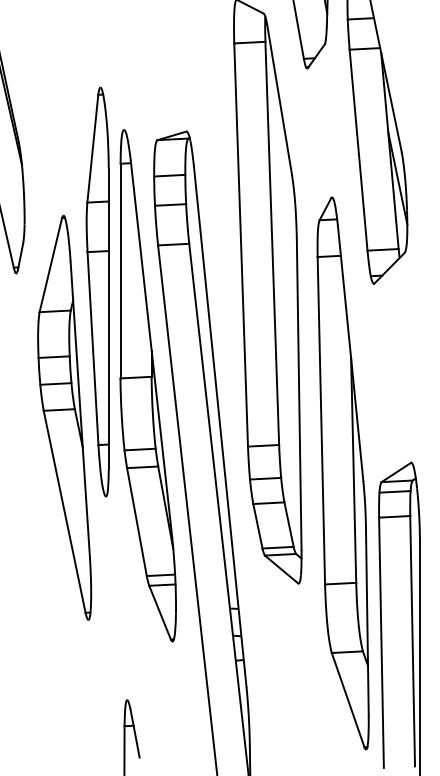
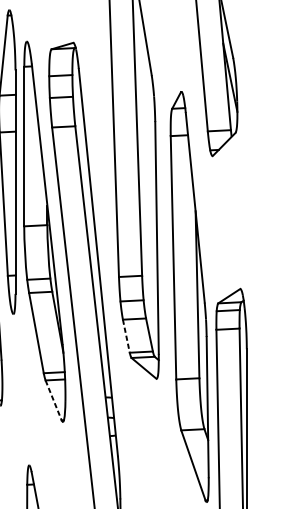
line: (257, 526) -> (126, 336), solid -> dashed
line: (160, 612) -> (53, 400), solid -> dashed

